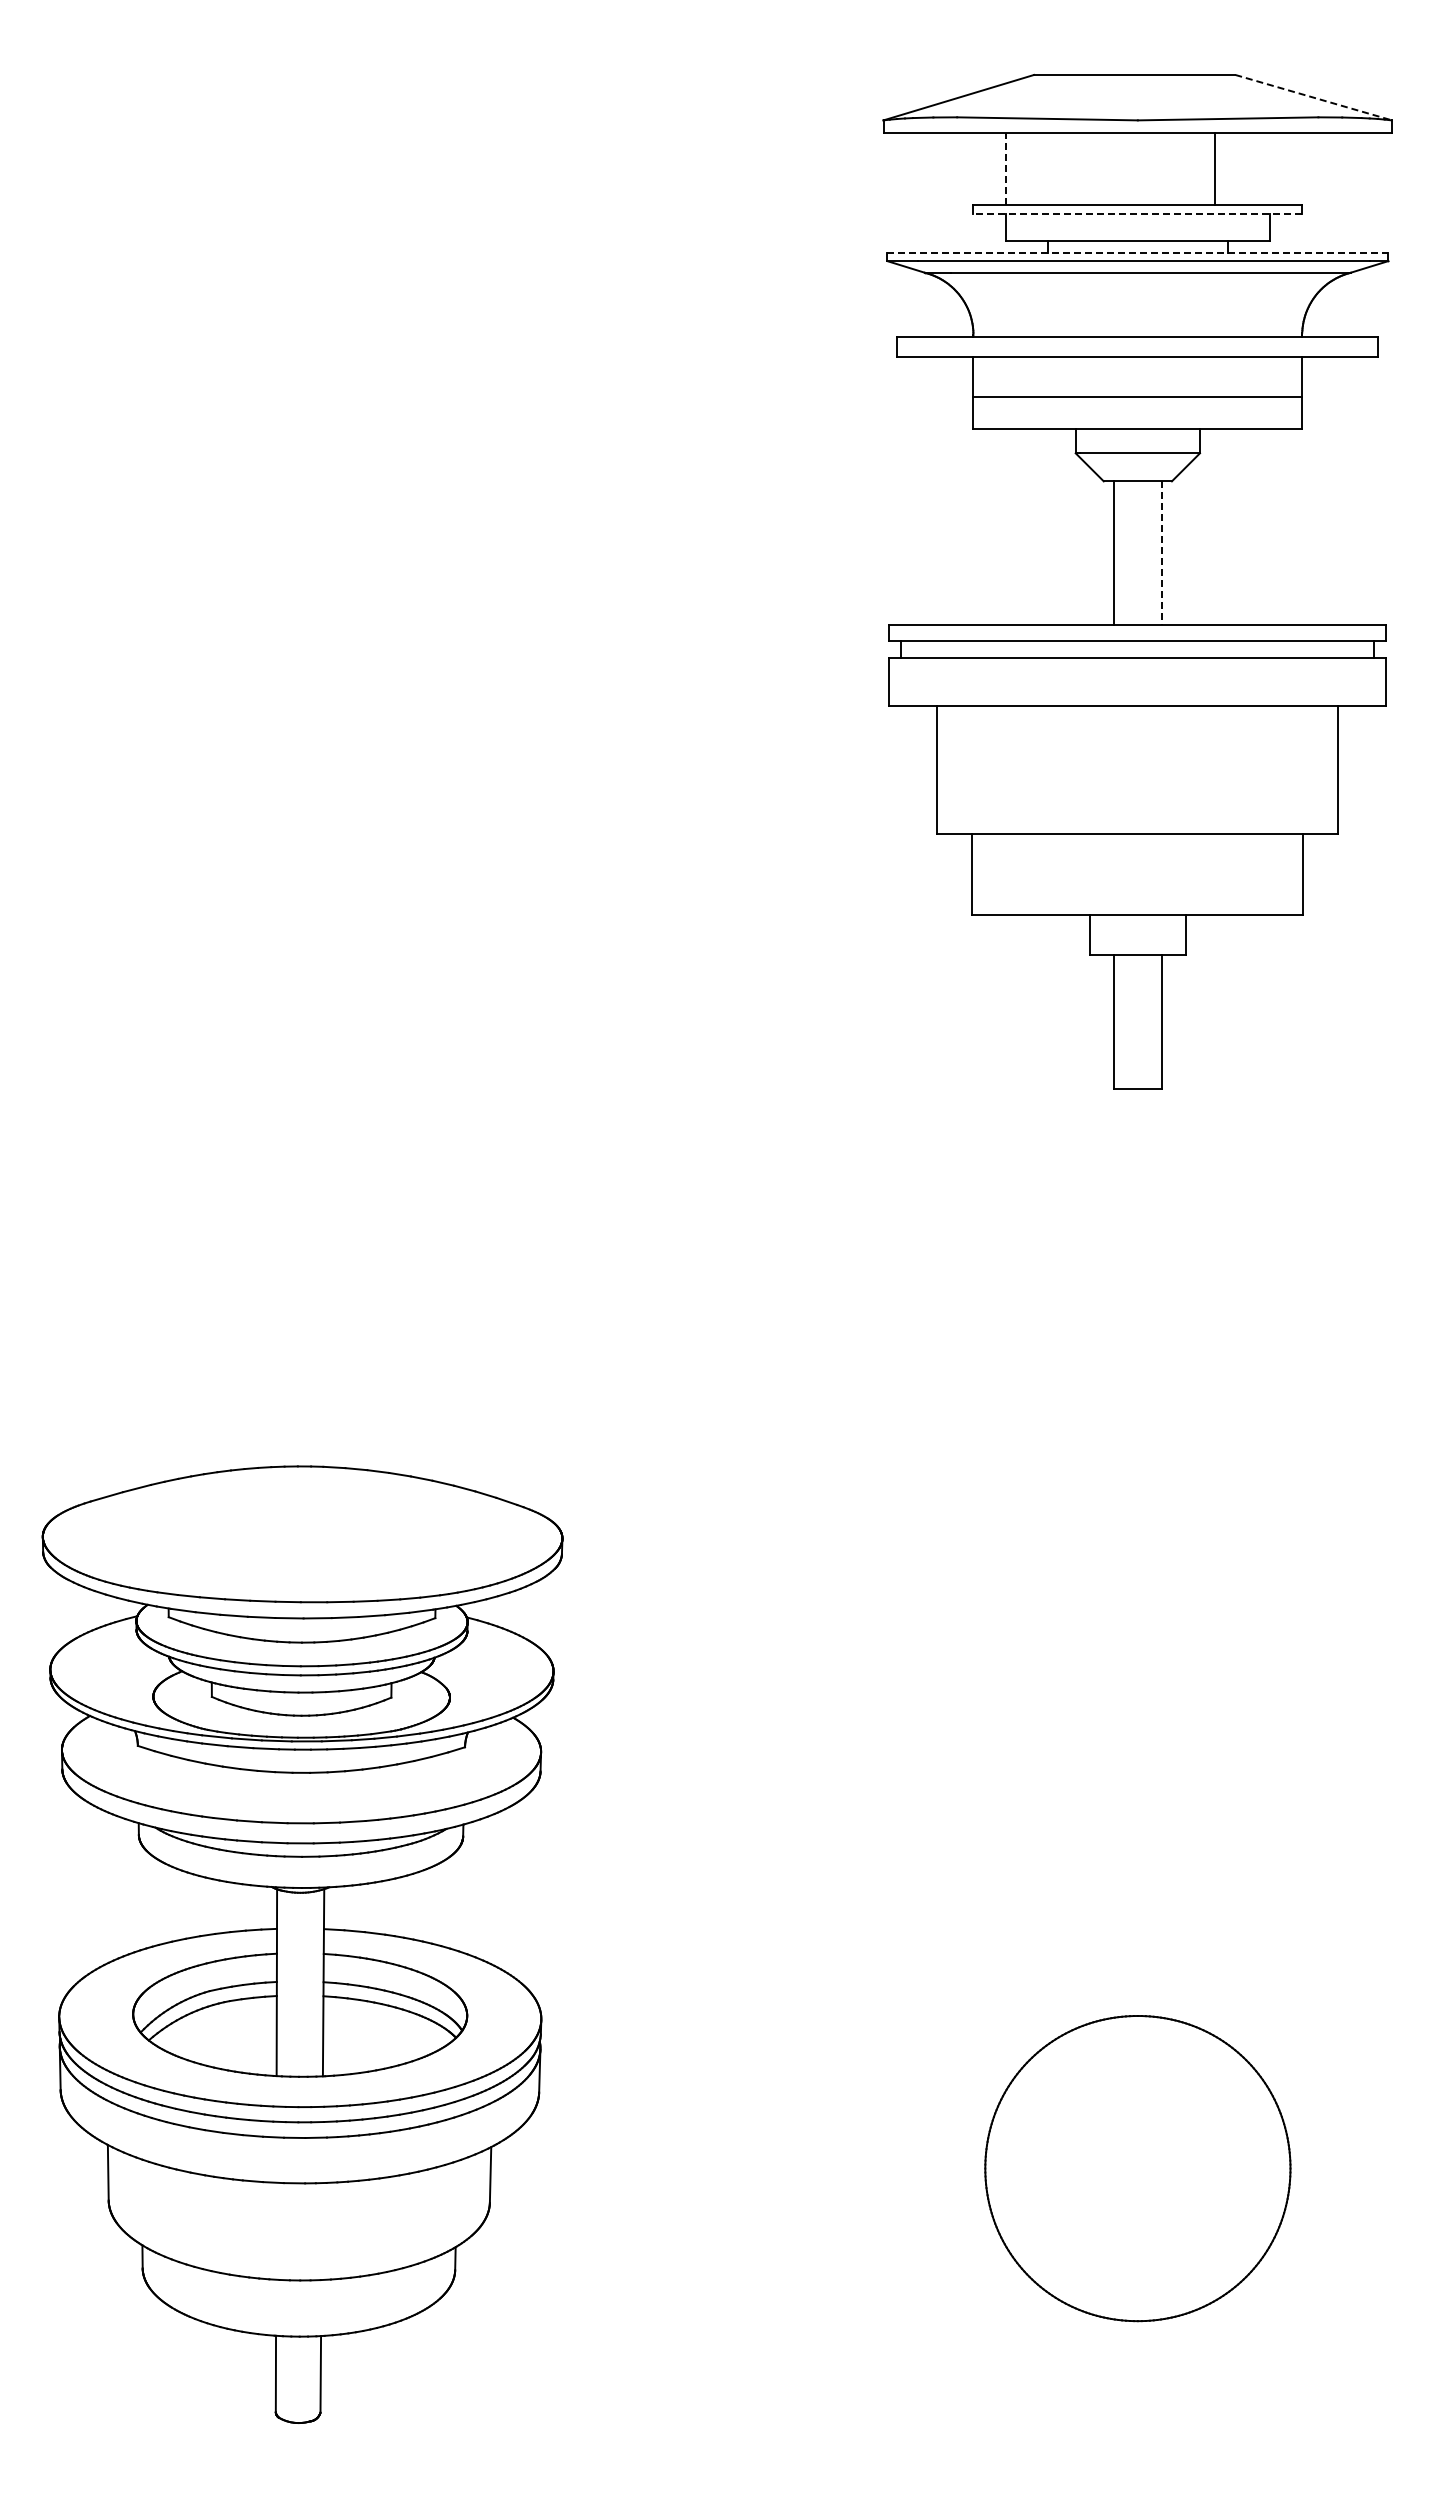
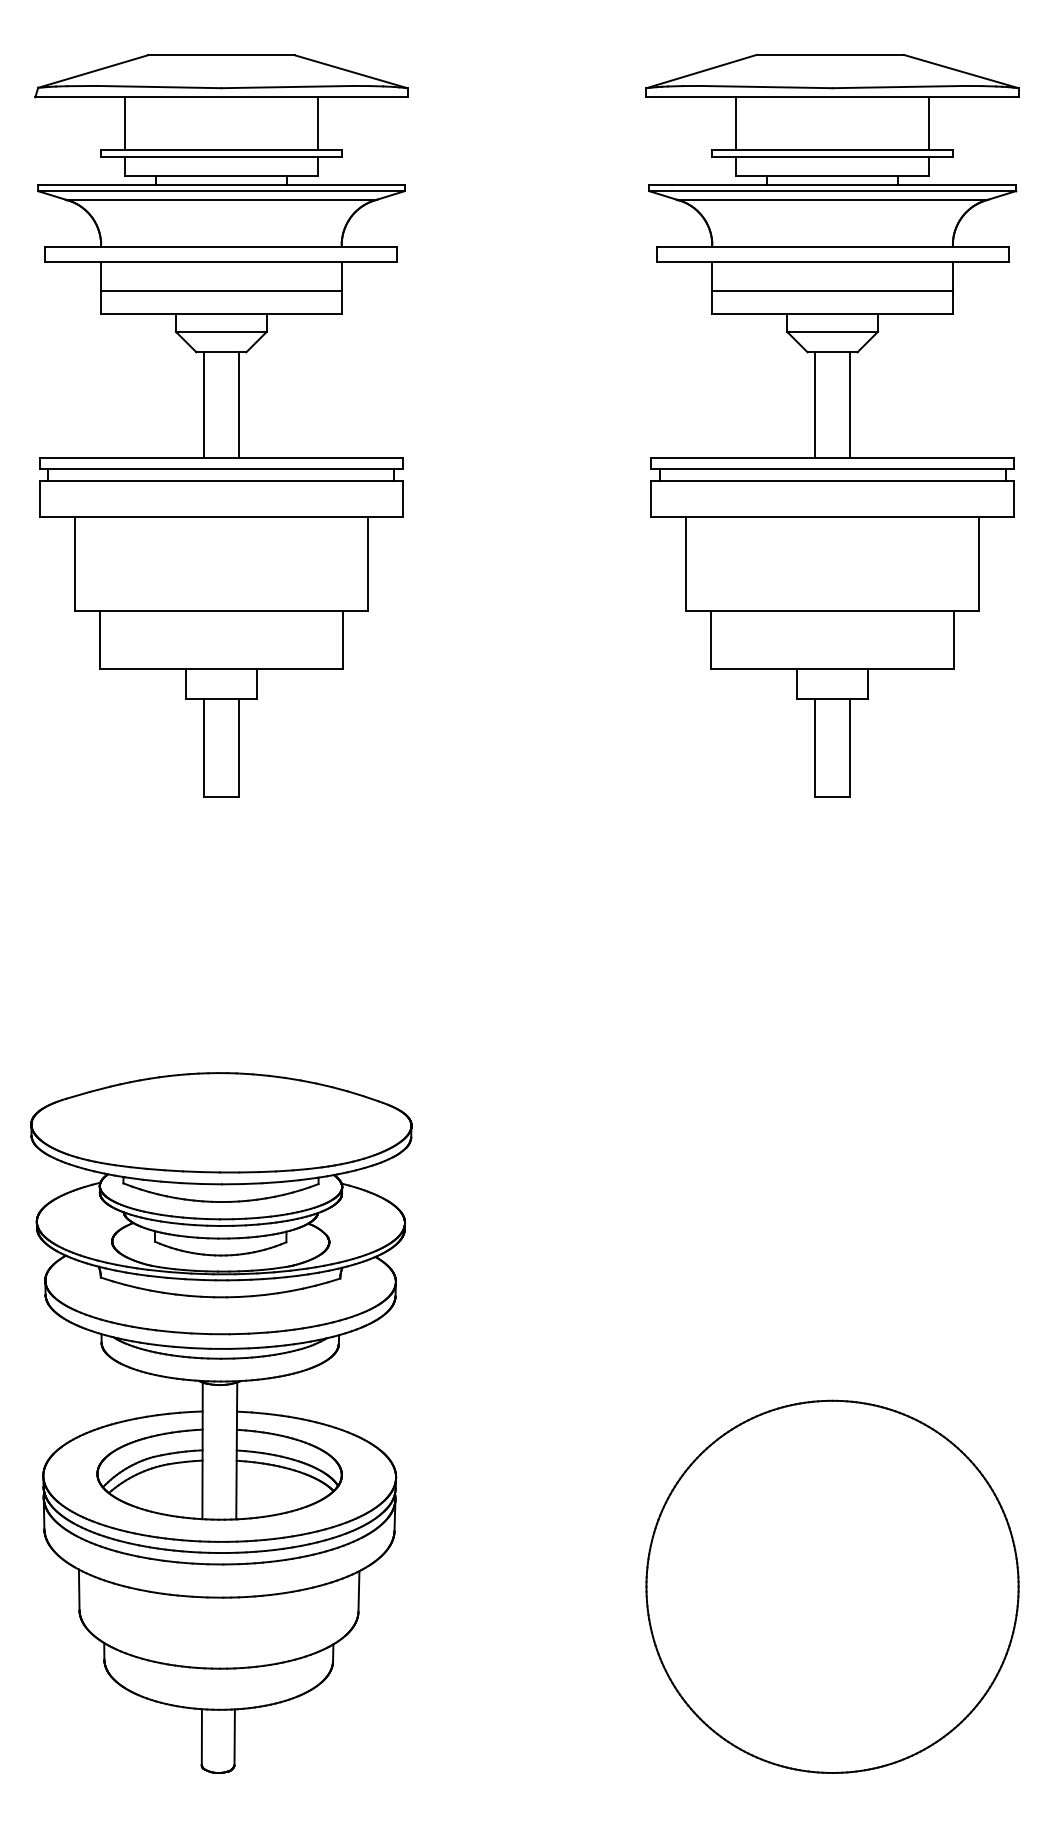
line: (1313, 97) -> (961, 71), dashed -> solid
line: (1005, 168) -> (735, 123), dashed -> solid
line: (1215, 168) -> (929, 123), moved
line: (1137, 214) -> (832, 157), dashed -> solid
line: (1137, 253) -> (832, 185), dashed -> solid
line: (1161, 553) -> (849, 405), dashed -> solid
part: (302, 581) -> (221, 425), added
part: (1137, 2168) -> (832, 1586), size x1.67

